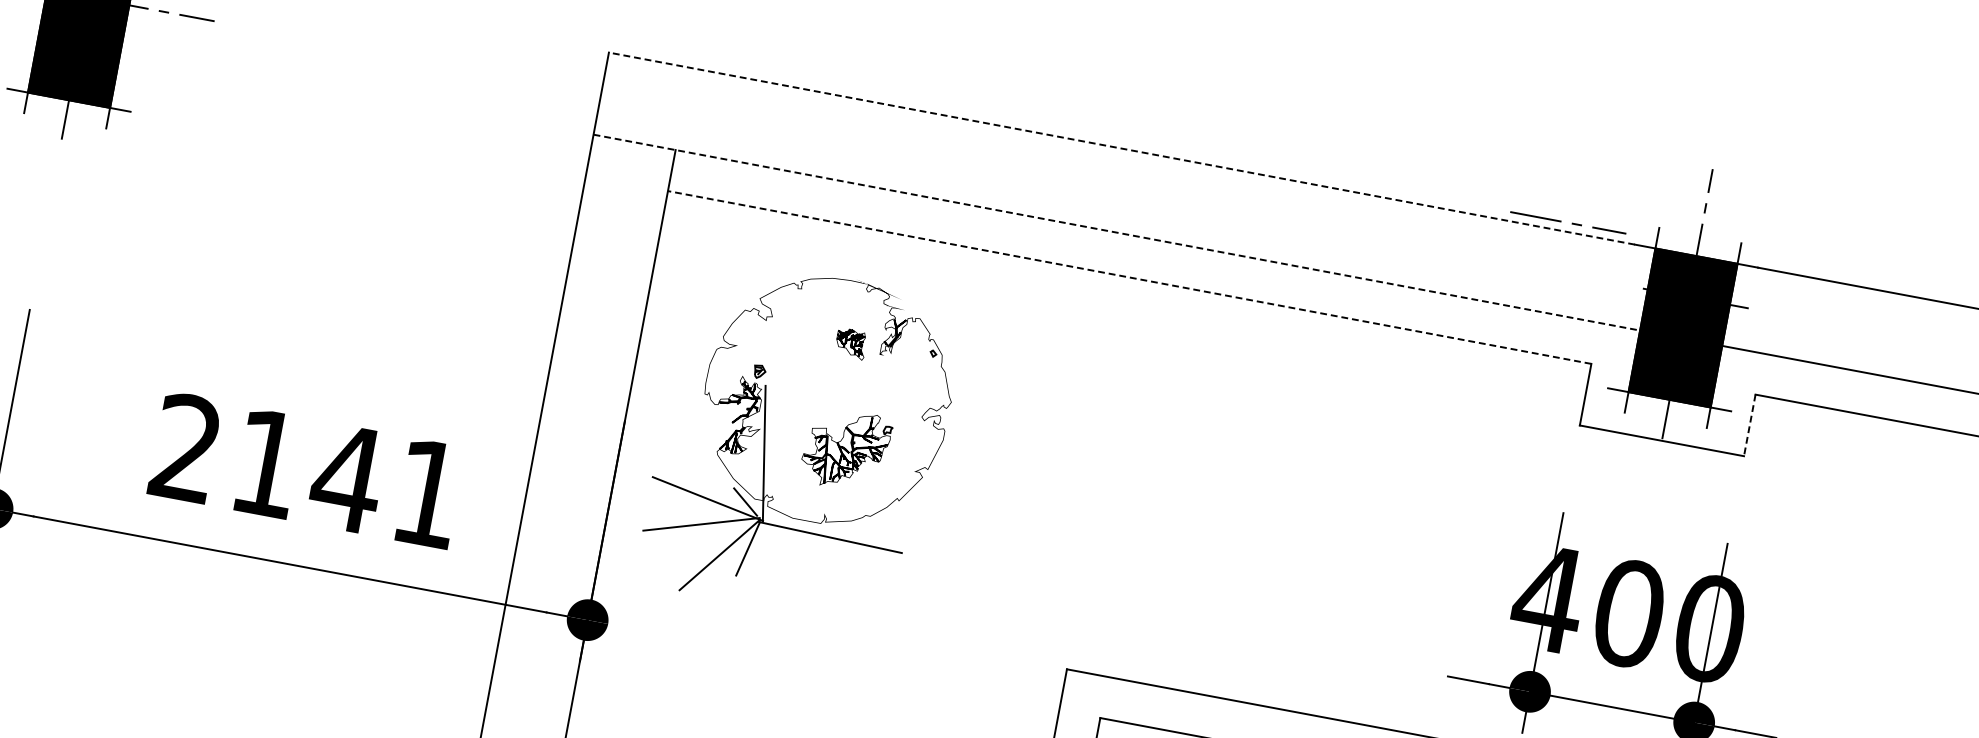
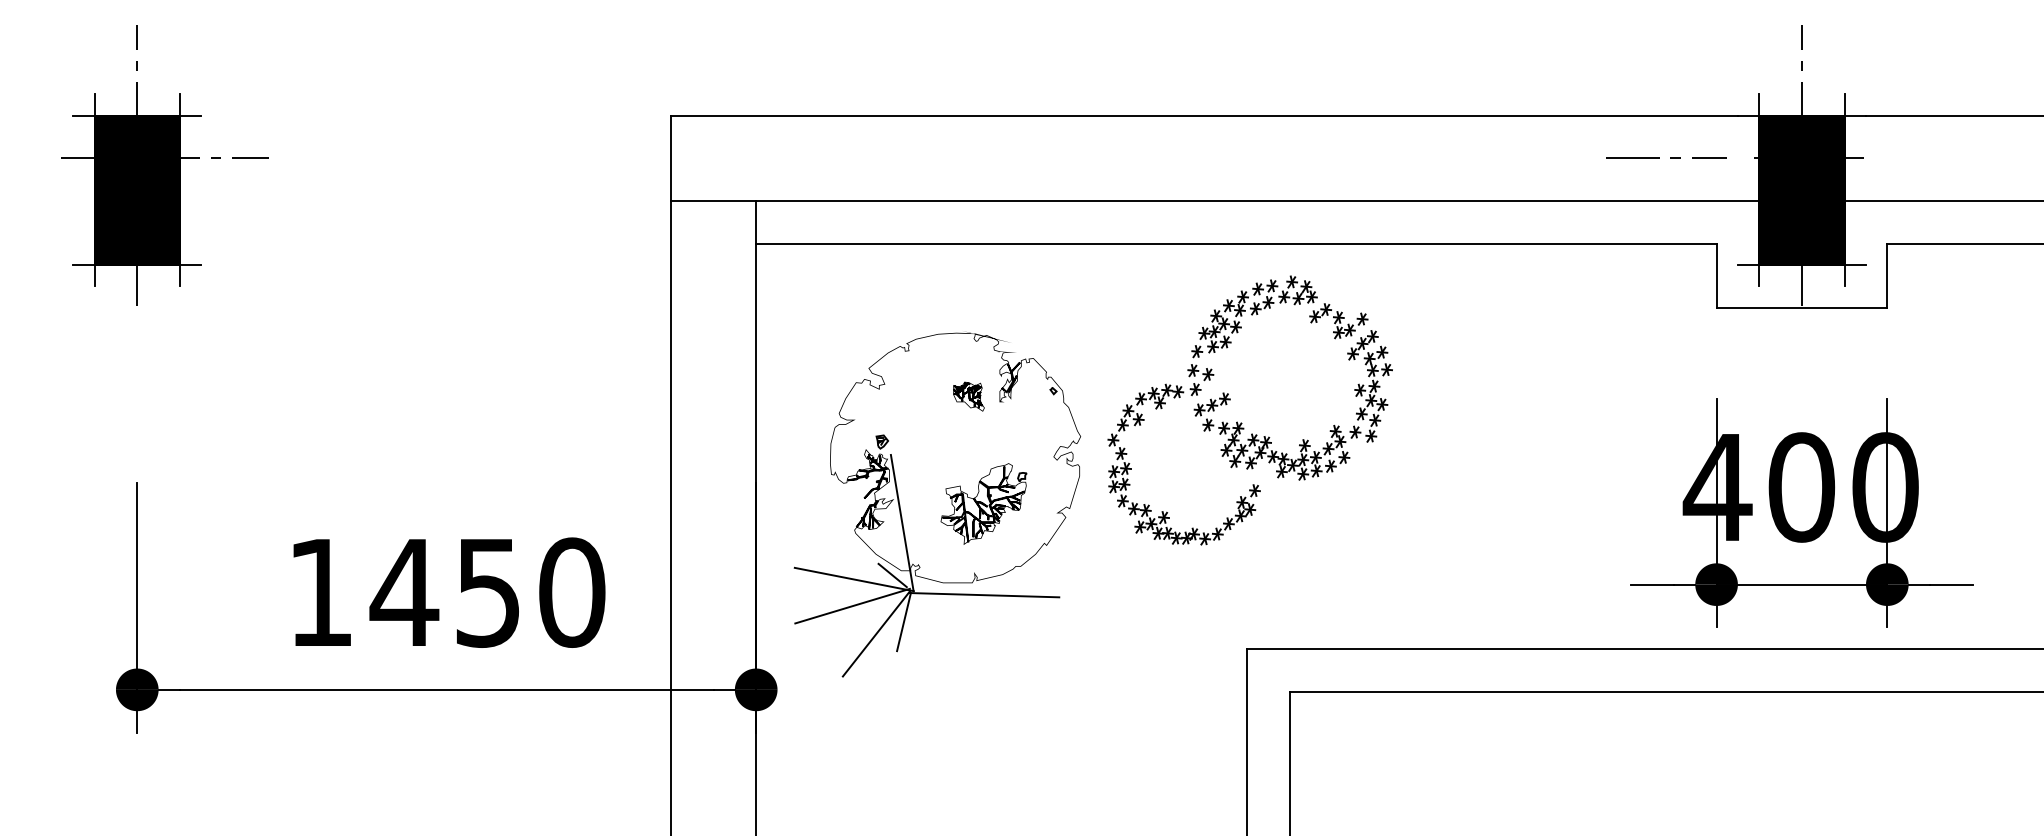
line: (1122, 148) -> (1204, 115), dashed -> solid
line: (1571, 222) -> (1670, 157), moved
line: (1117, 232) -> (1215, 200), dashed -> solid
line: (1128, 277) -> (1235, 243), dashed -> solid
line: (1749, 426) -> (1887, 276), dashed -> solid
part: (801, 441) -> (937, 504), moved
part: (1102, 450) -> (1241, 422), added
text: (307, 470) -> (446, 592), 2141 -> 1450

